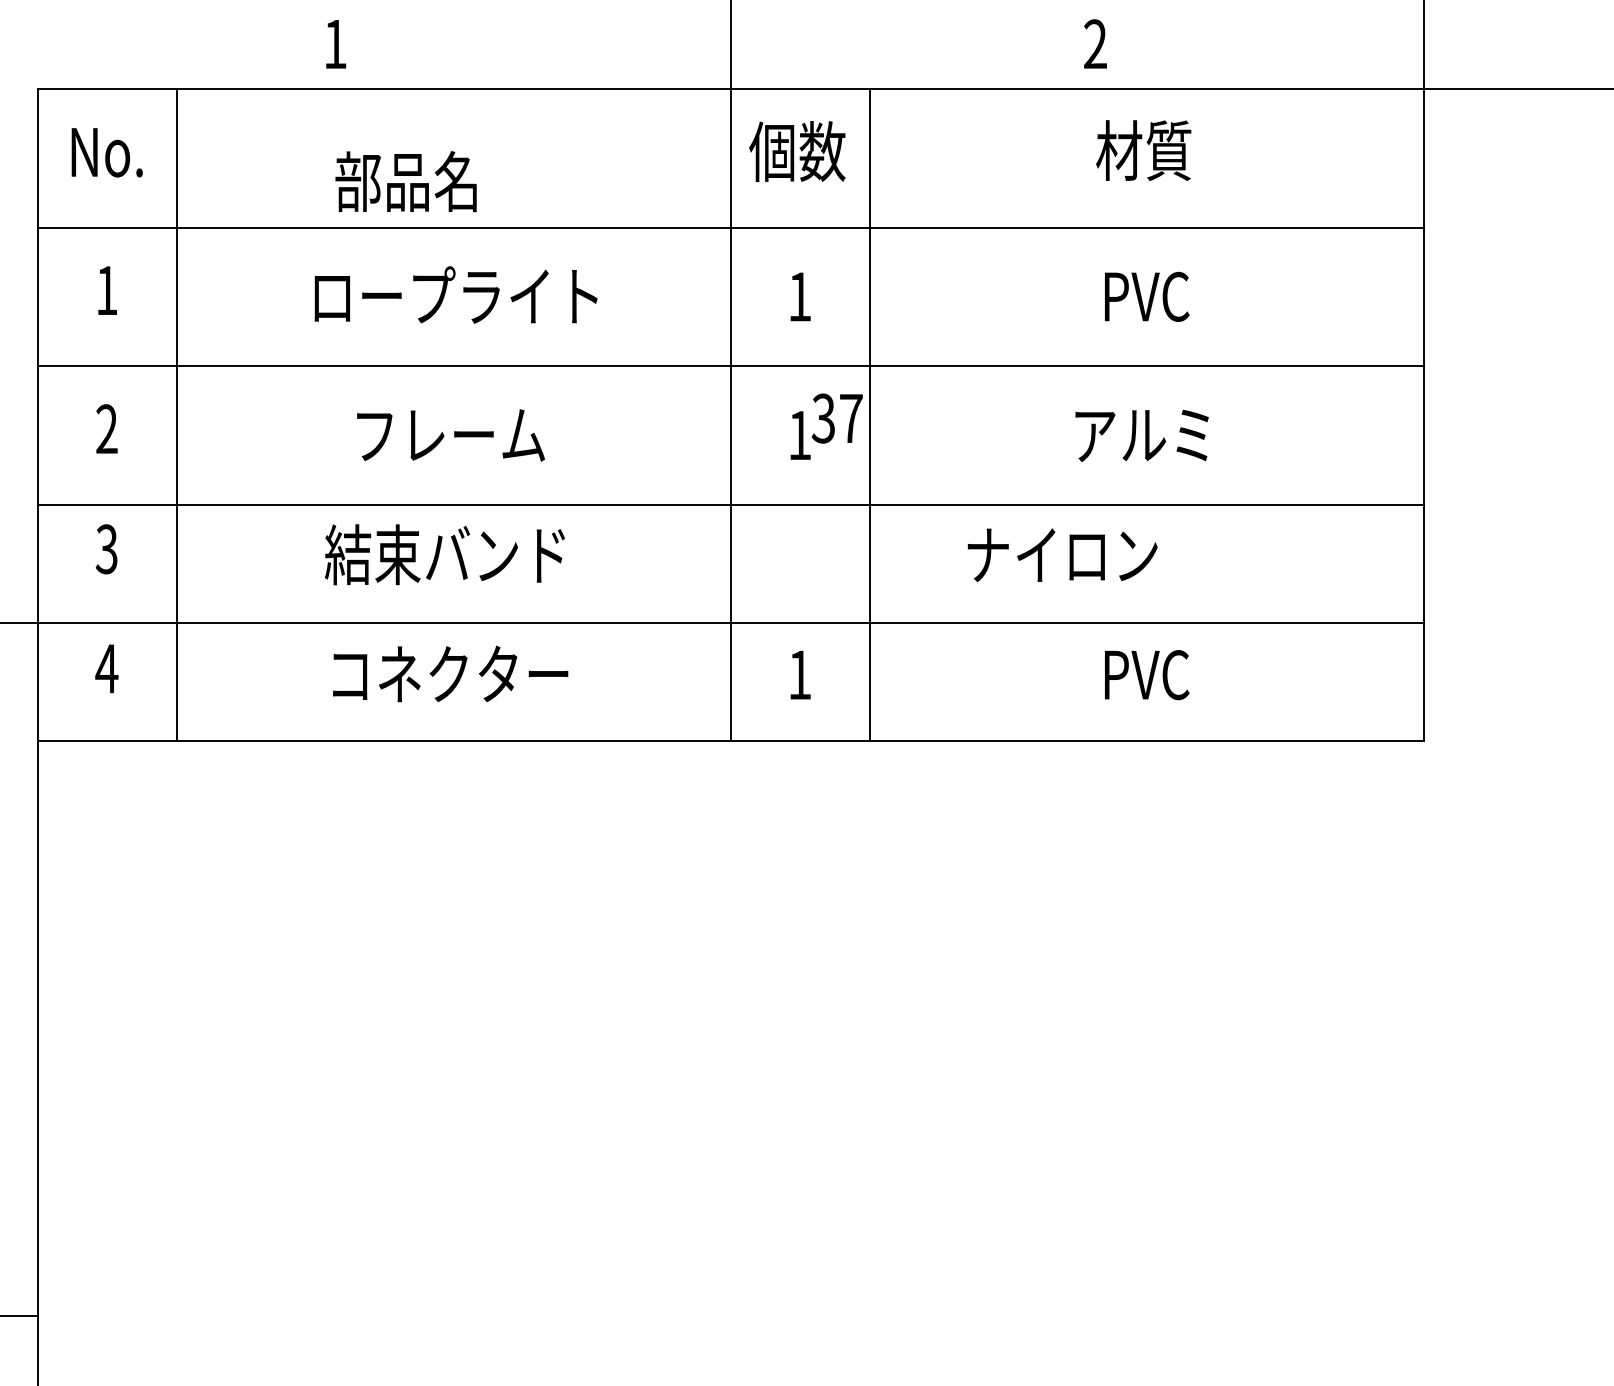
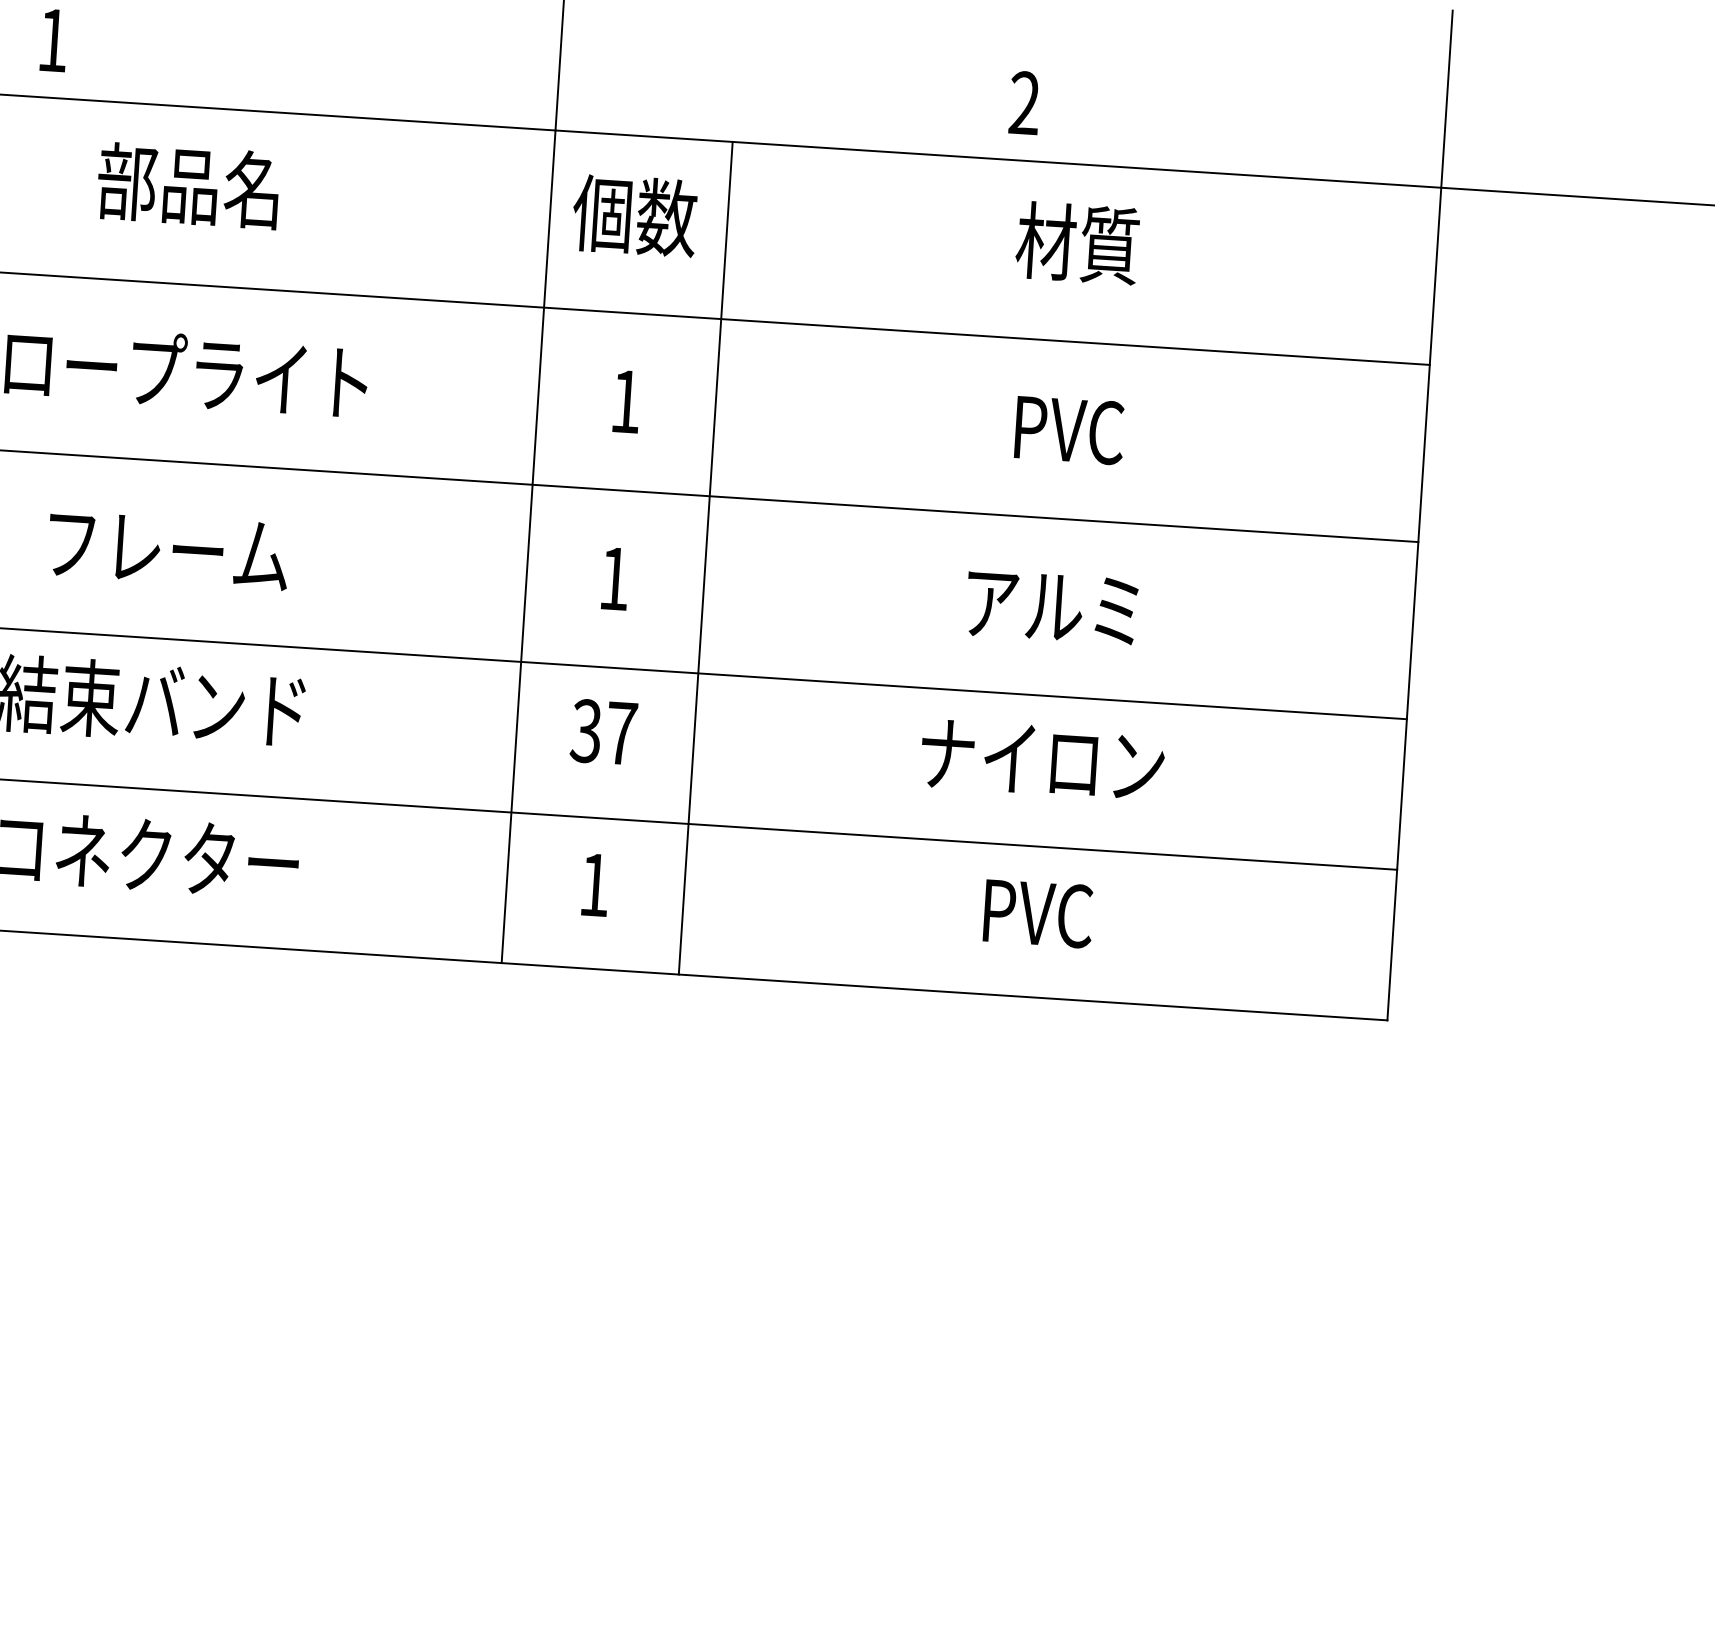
text: (405, 181) -> (187, 185), moved
text: (836, 418) -> (602, 732), moved
text: (1062, 555) -> (1042, 760), moved

